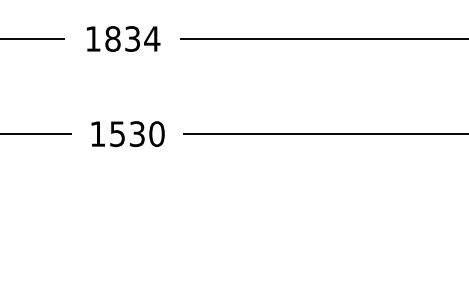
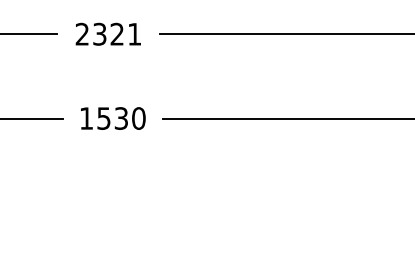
text: (122, 38) -> (108, 33), 1834 -> 2321

